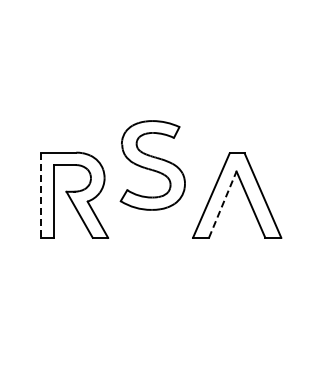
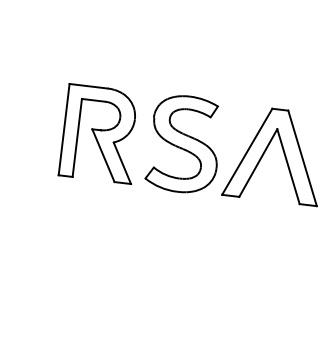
part: (152, 165) -> (184, 144), moved
line: (40, 195) -> (63, 129), dashed -> solid
line: (222, 204) -> (258, 162), dashed -> solid

